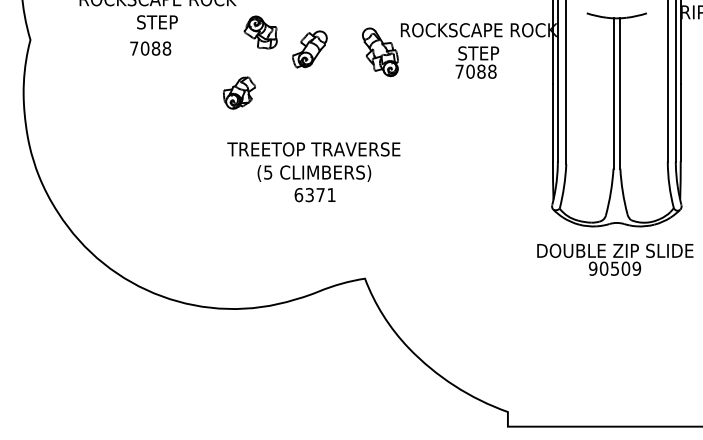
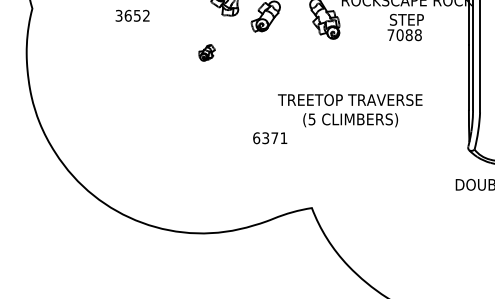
text: (150, 48) -> (132, 15), 7088 -> 3652
part: (239, 92) -> (207, 52), size x0.6
text: (313, 161) -> (349, 110), moved

